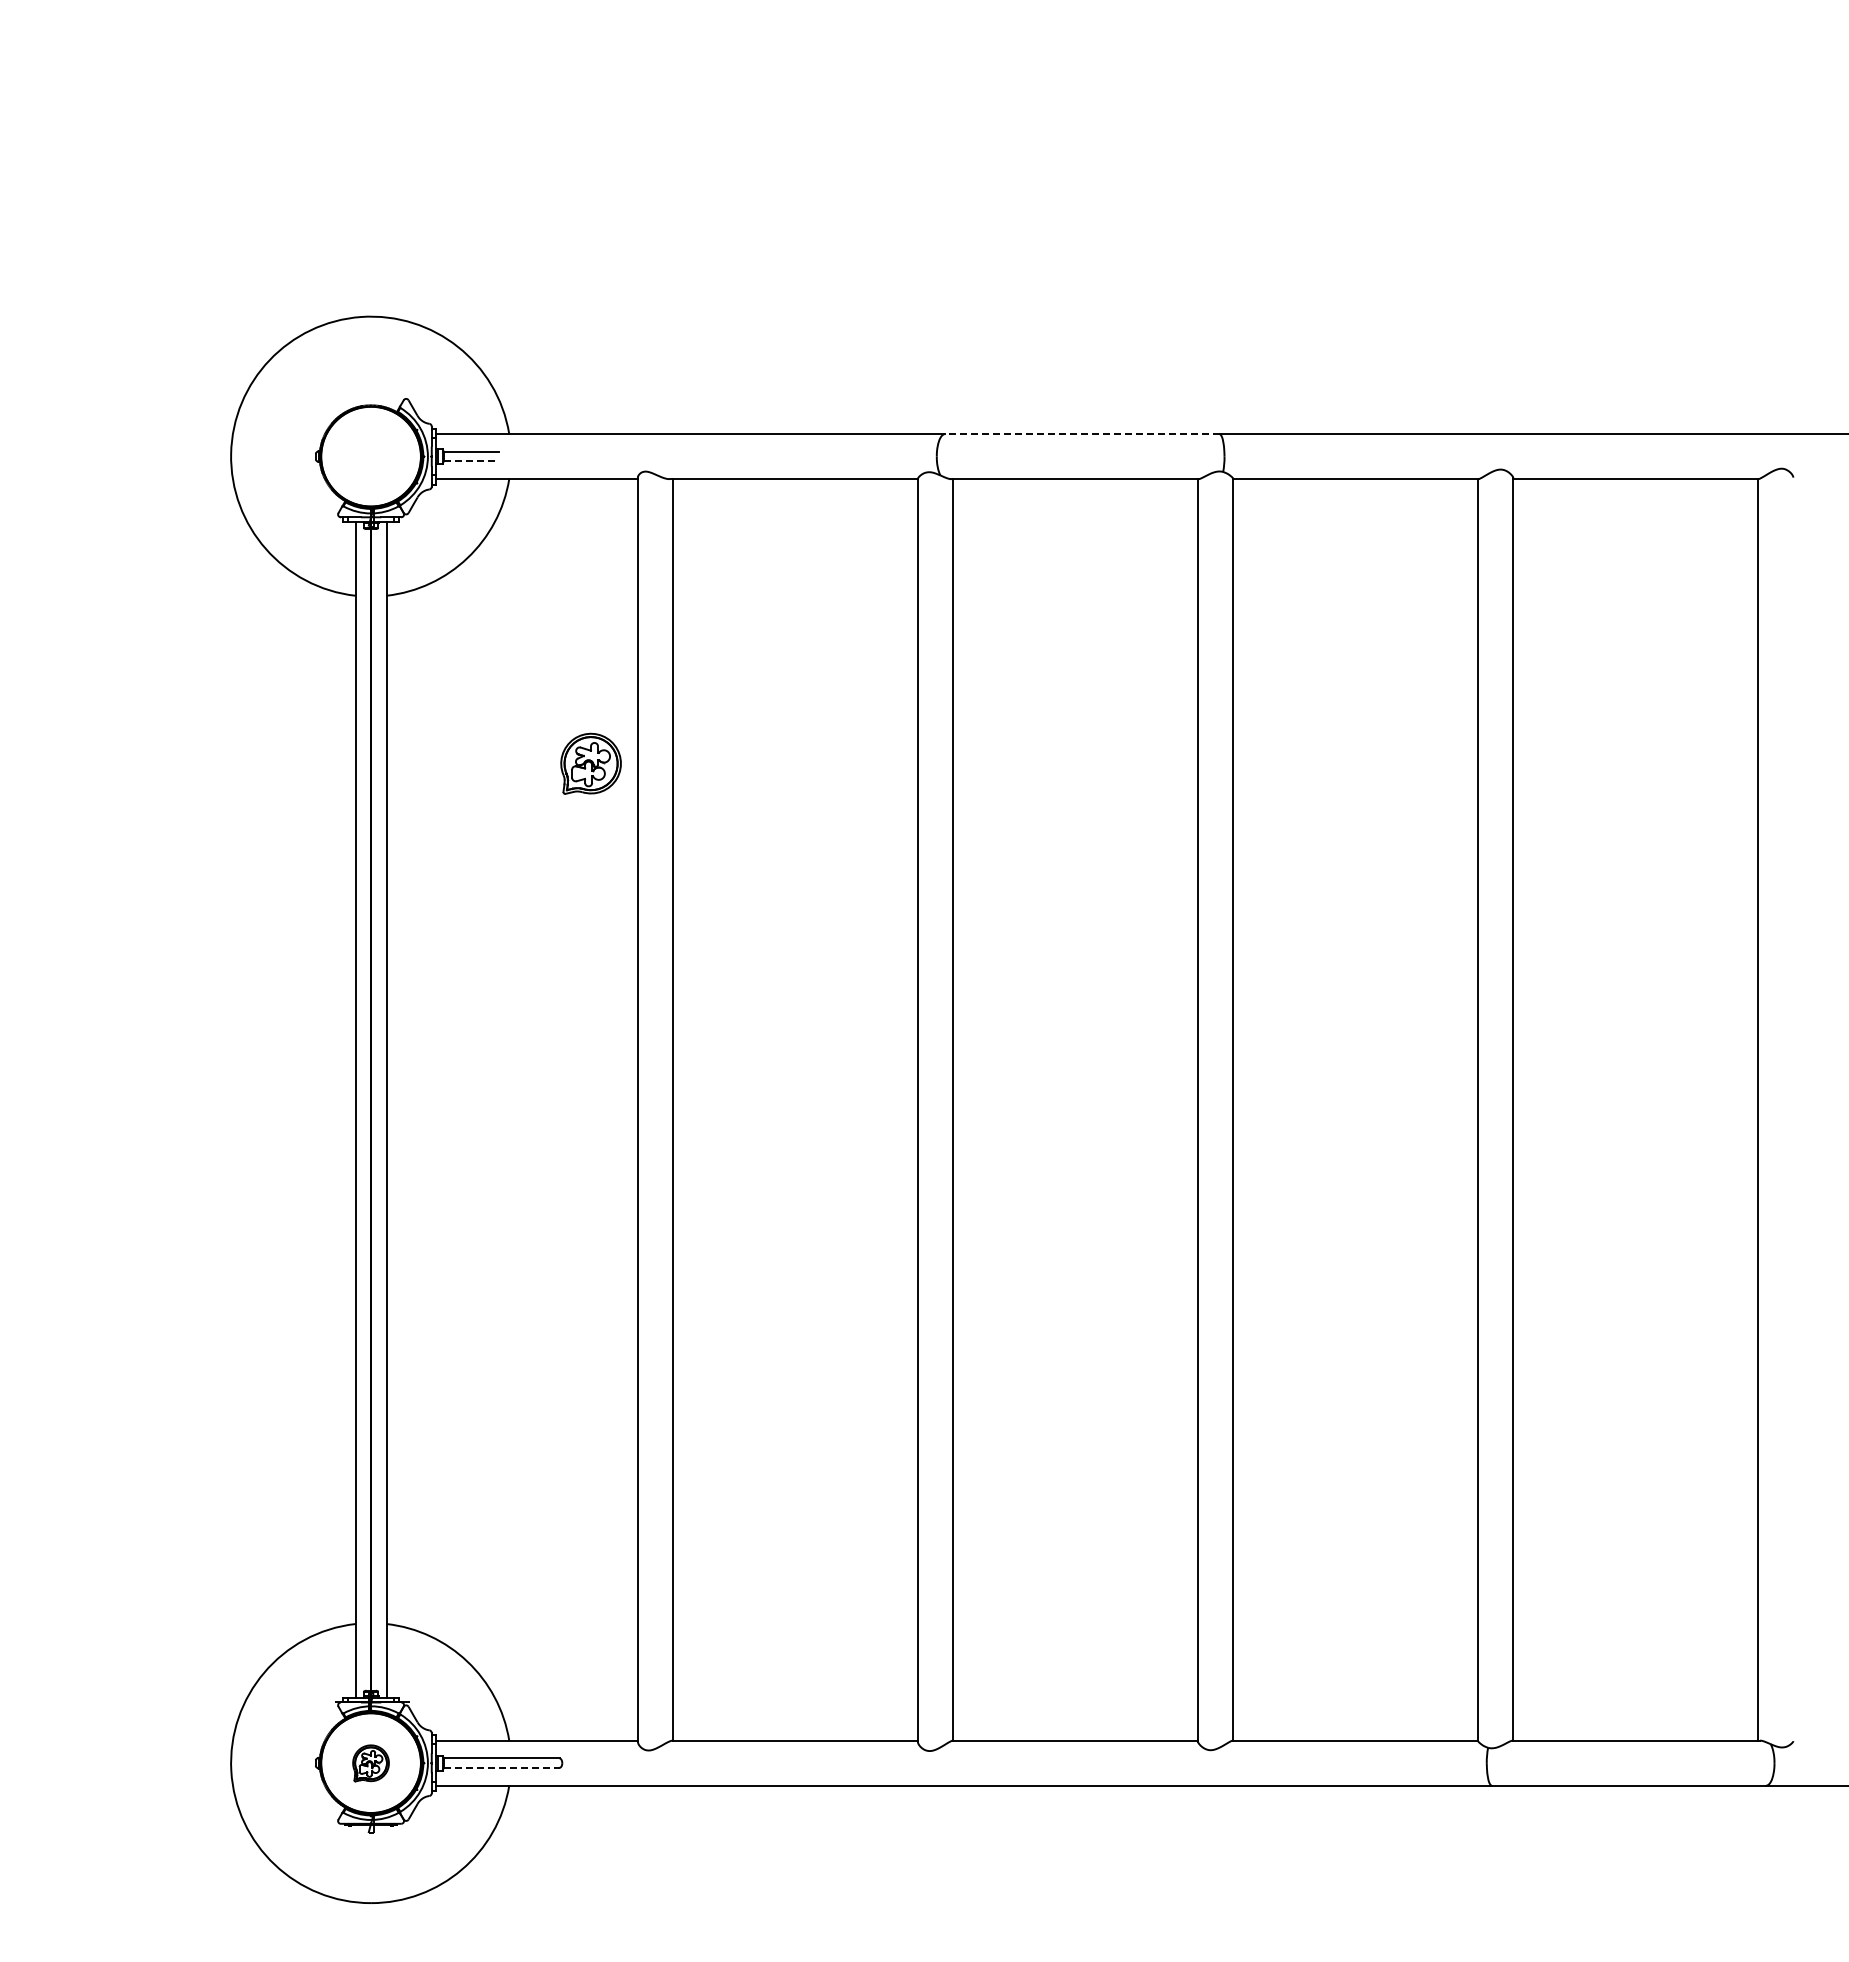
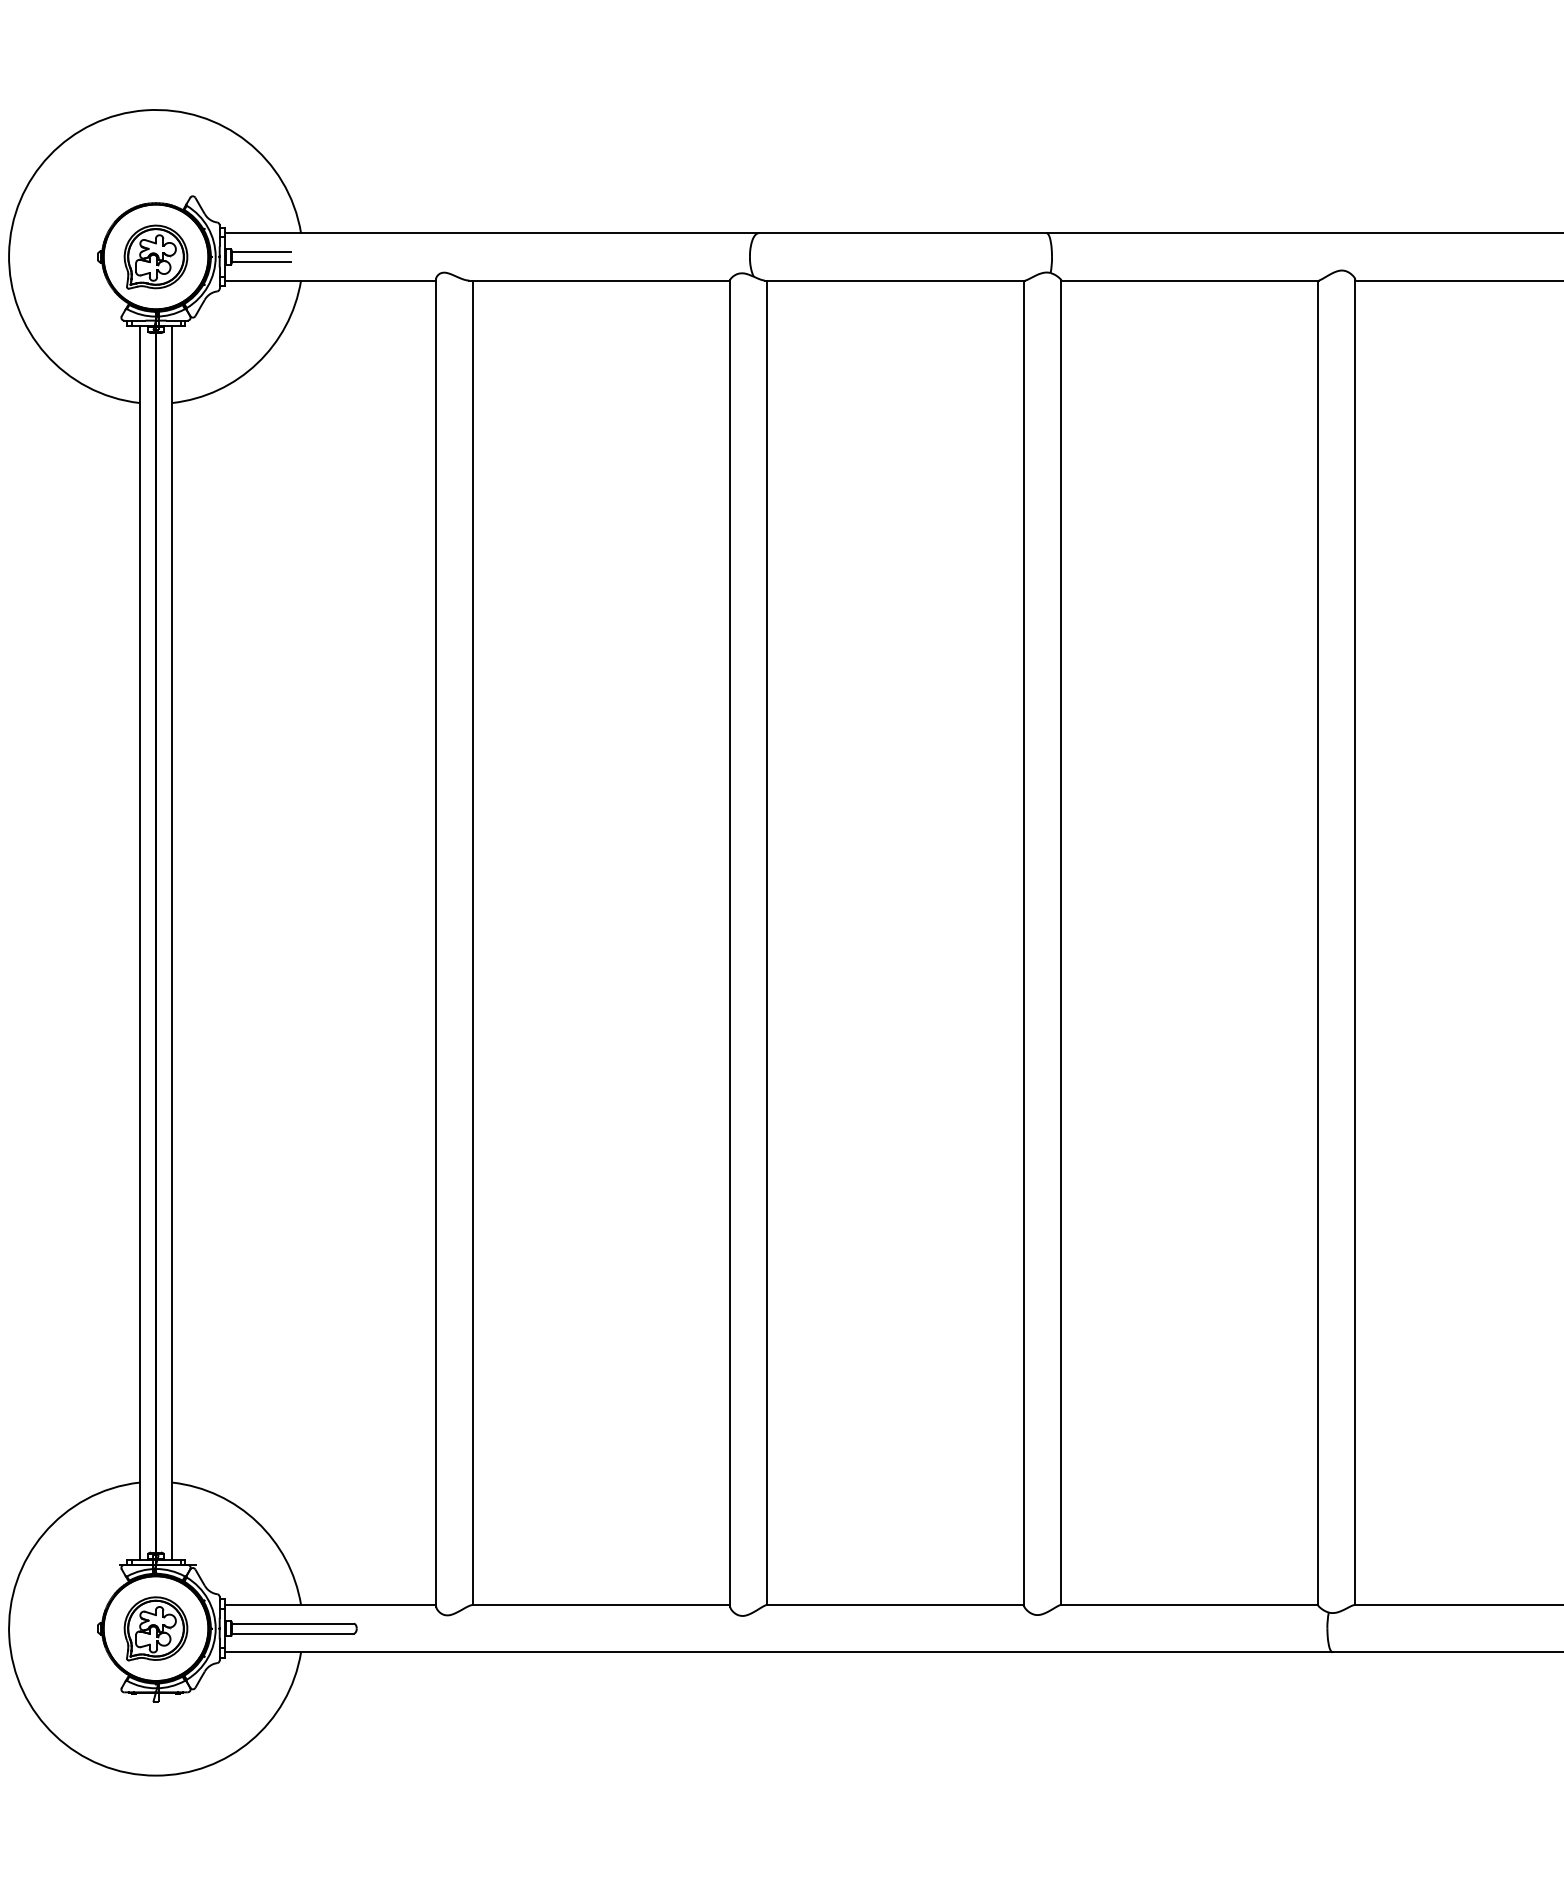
line: (1081, 434) -> (901, 233), dashed -> solid
line: (471, 461) -> (261, 262), dashed -> solid
part: (590, 763) -> (155, 256), moved
part: (370, 1763) -> (155, 1629), size x1.67
line: (502, 1767) -> (293, 1633), dashed -> solid

